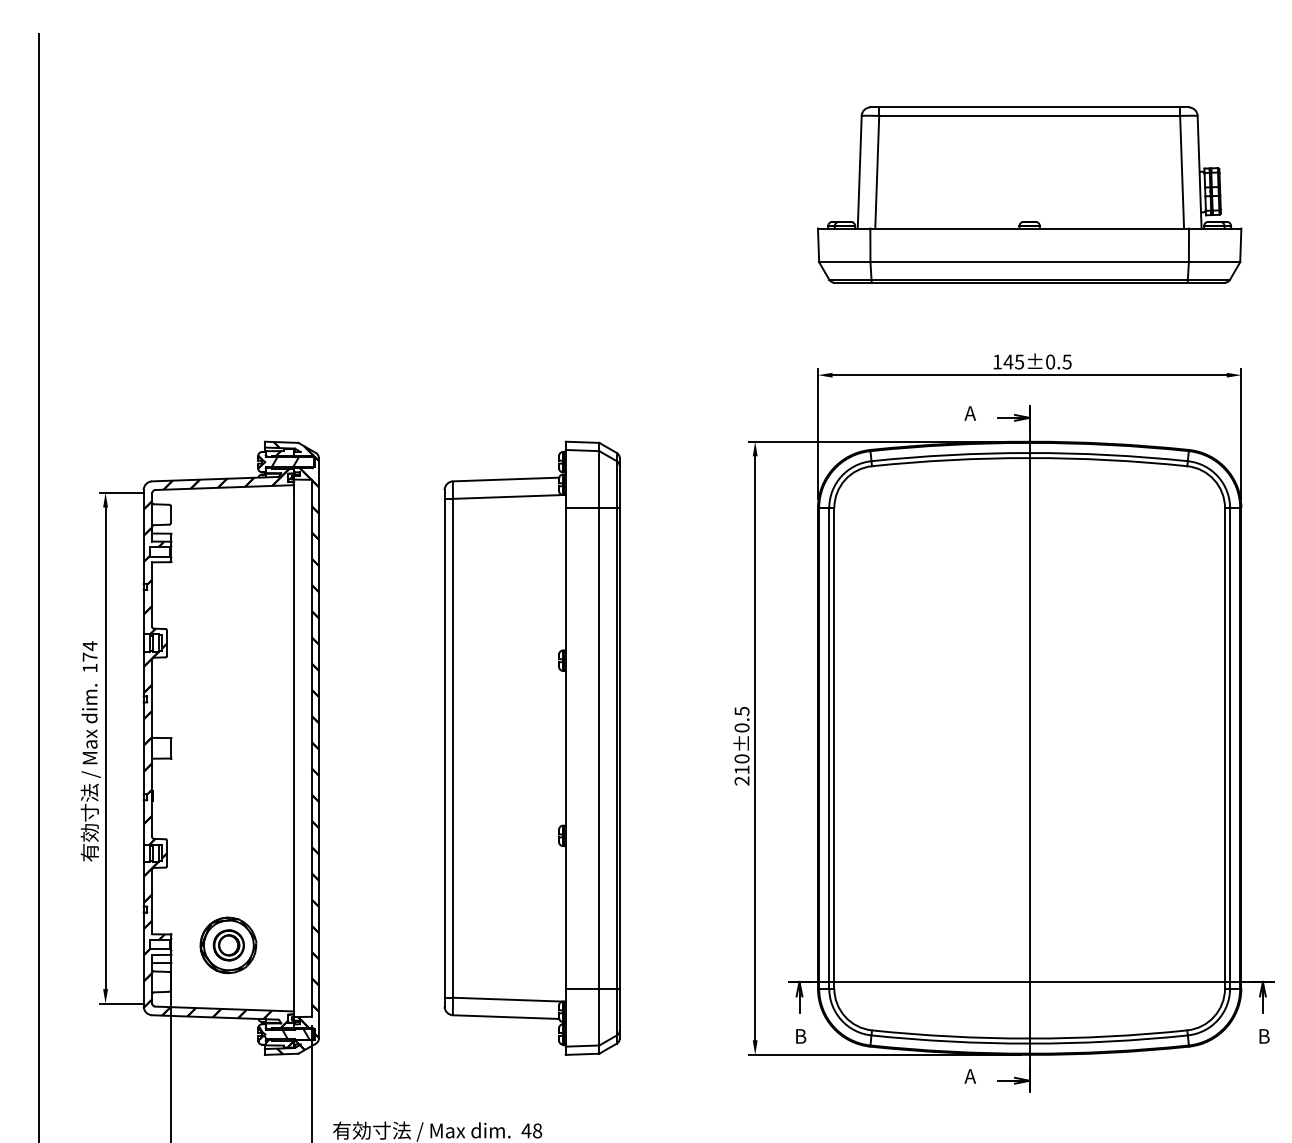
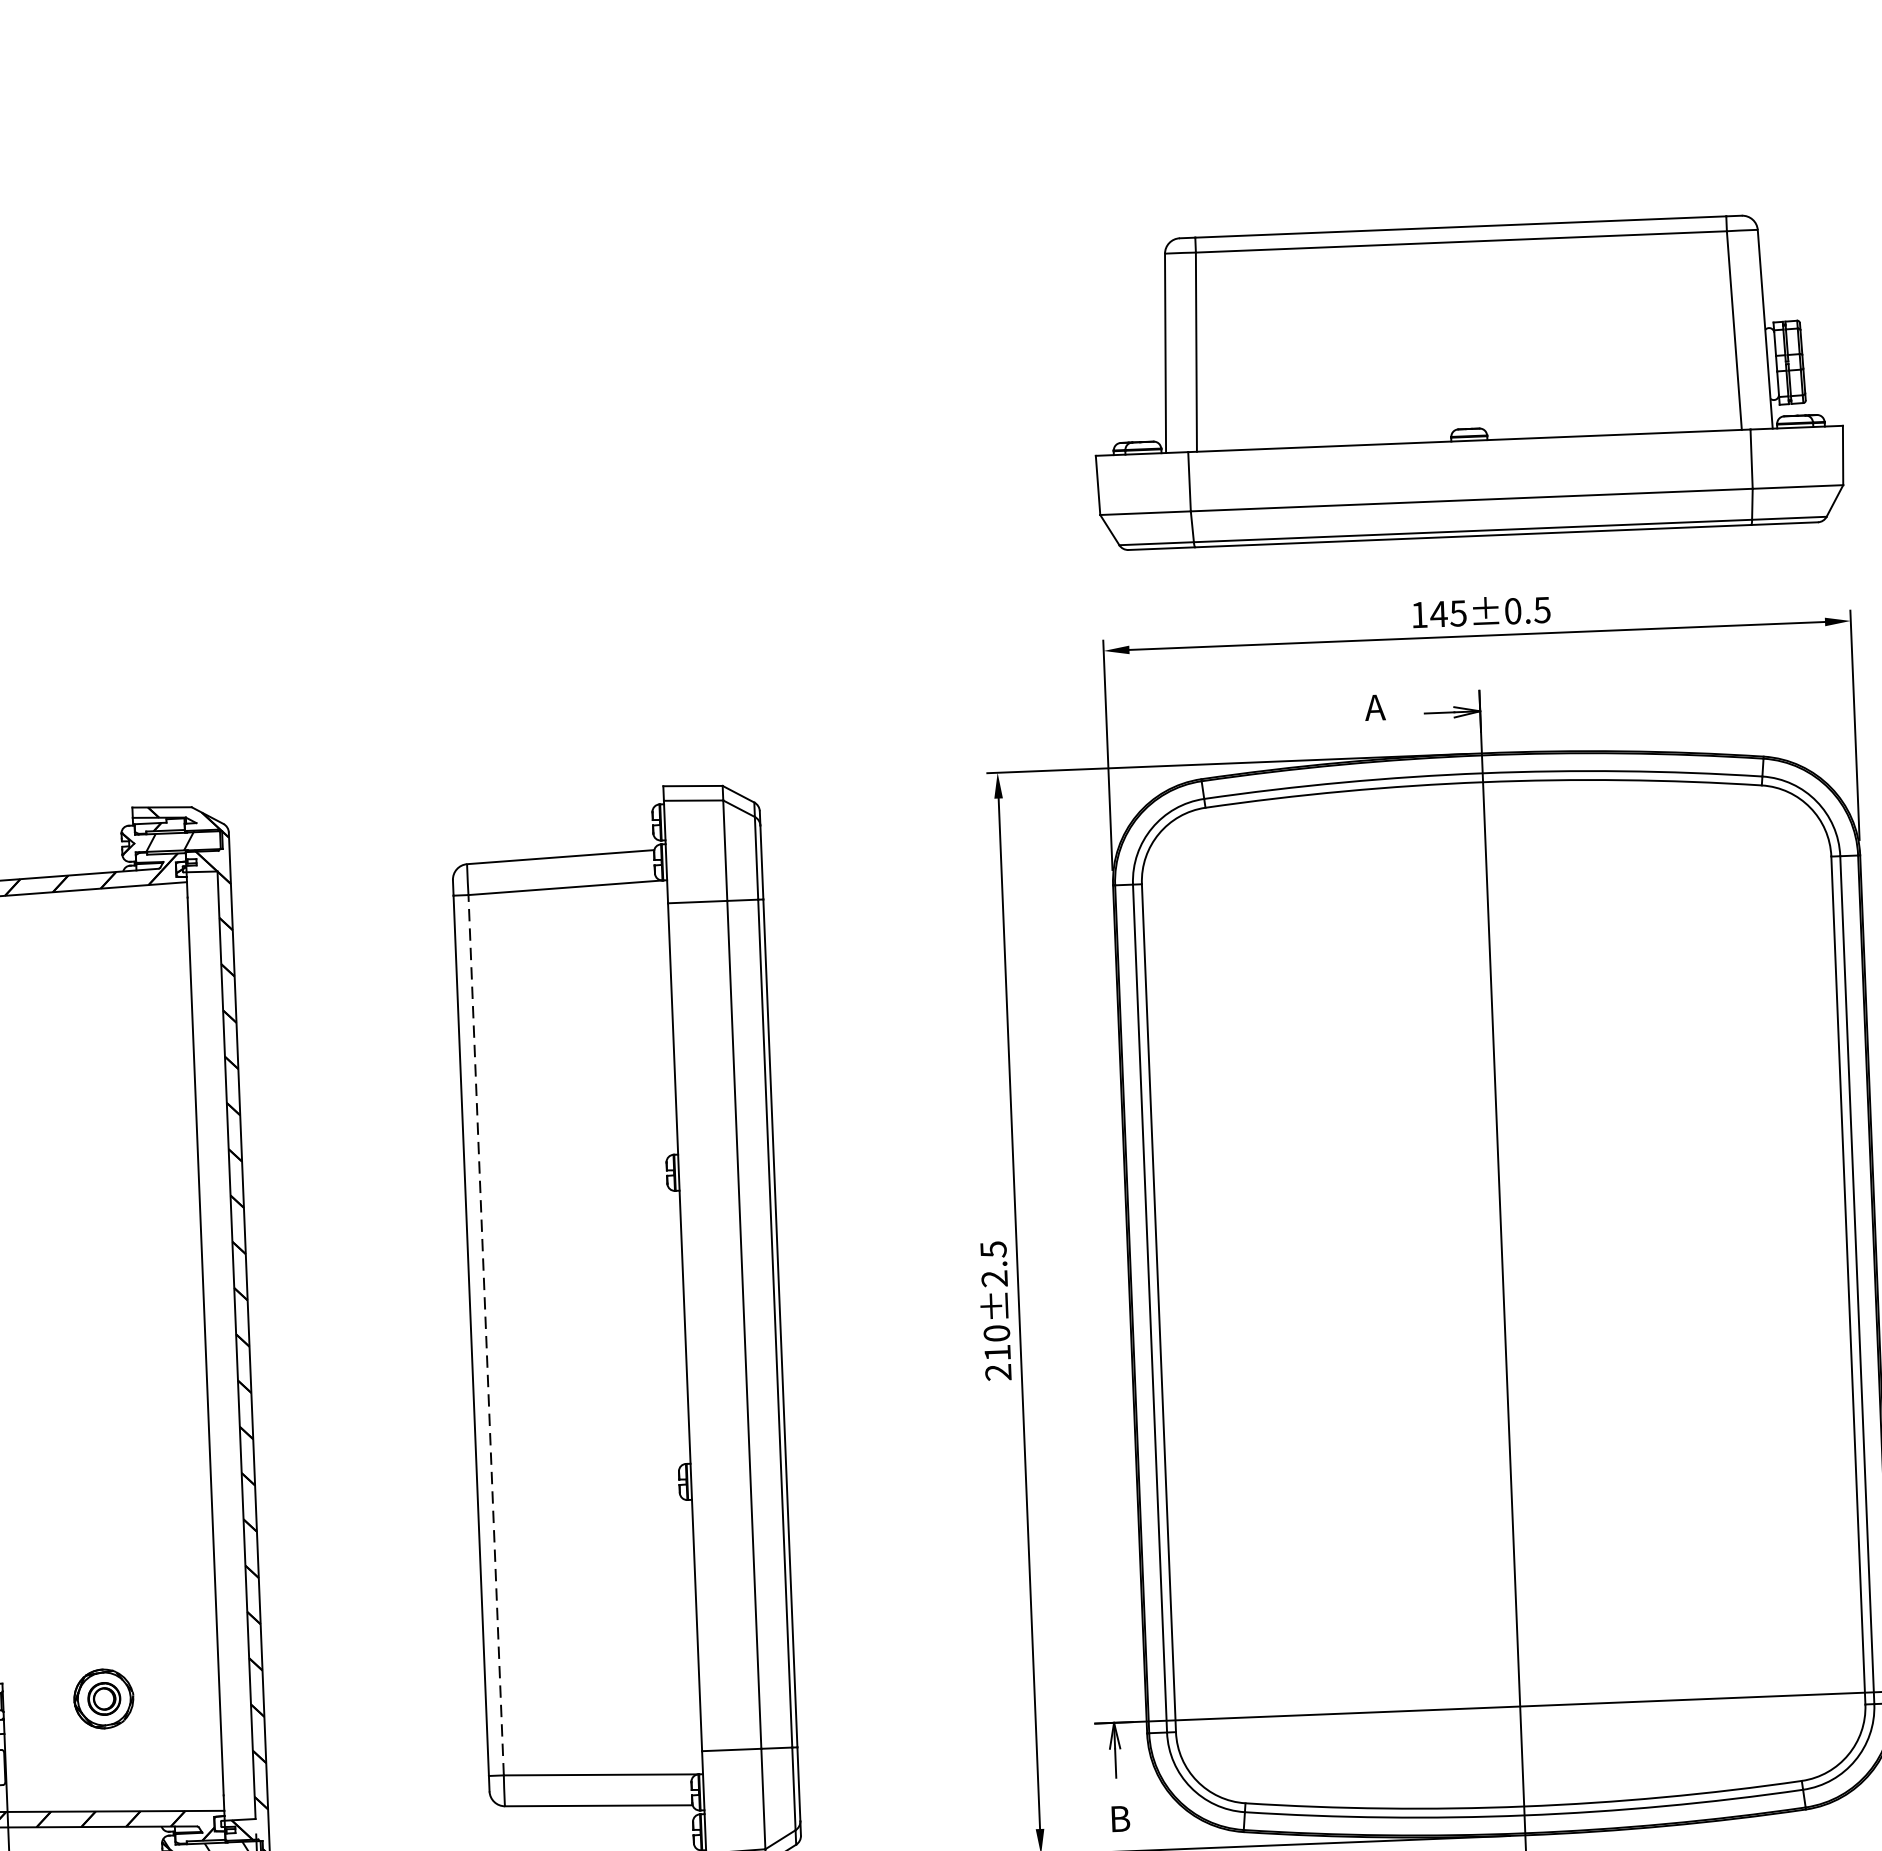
part: (1029, 194) -> (1466, 380), moved
text: (741, 727) -> (993, 1278), 210±0.5 -> 210±2.5
line: (453, 747) -> (486, 1333), solid -> dashed
part: (228, 945) -> (103, 1699), size x0.6

